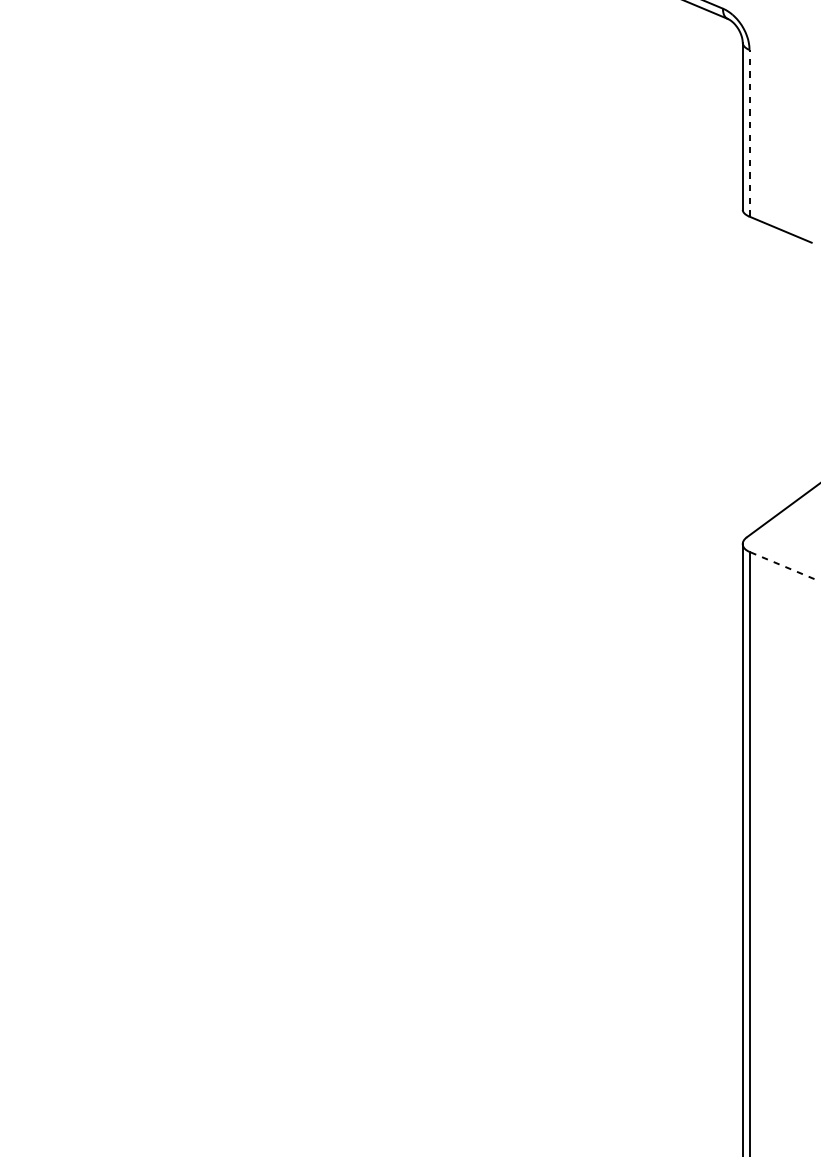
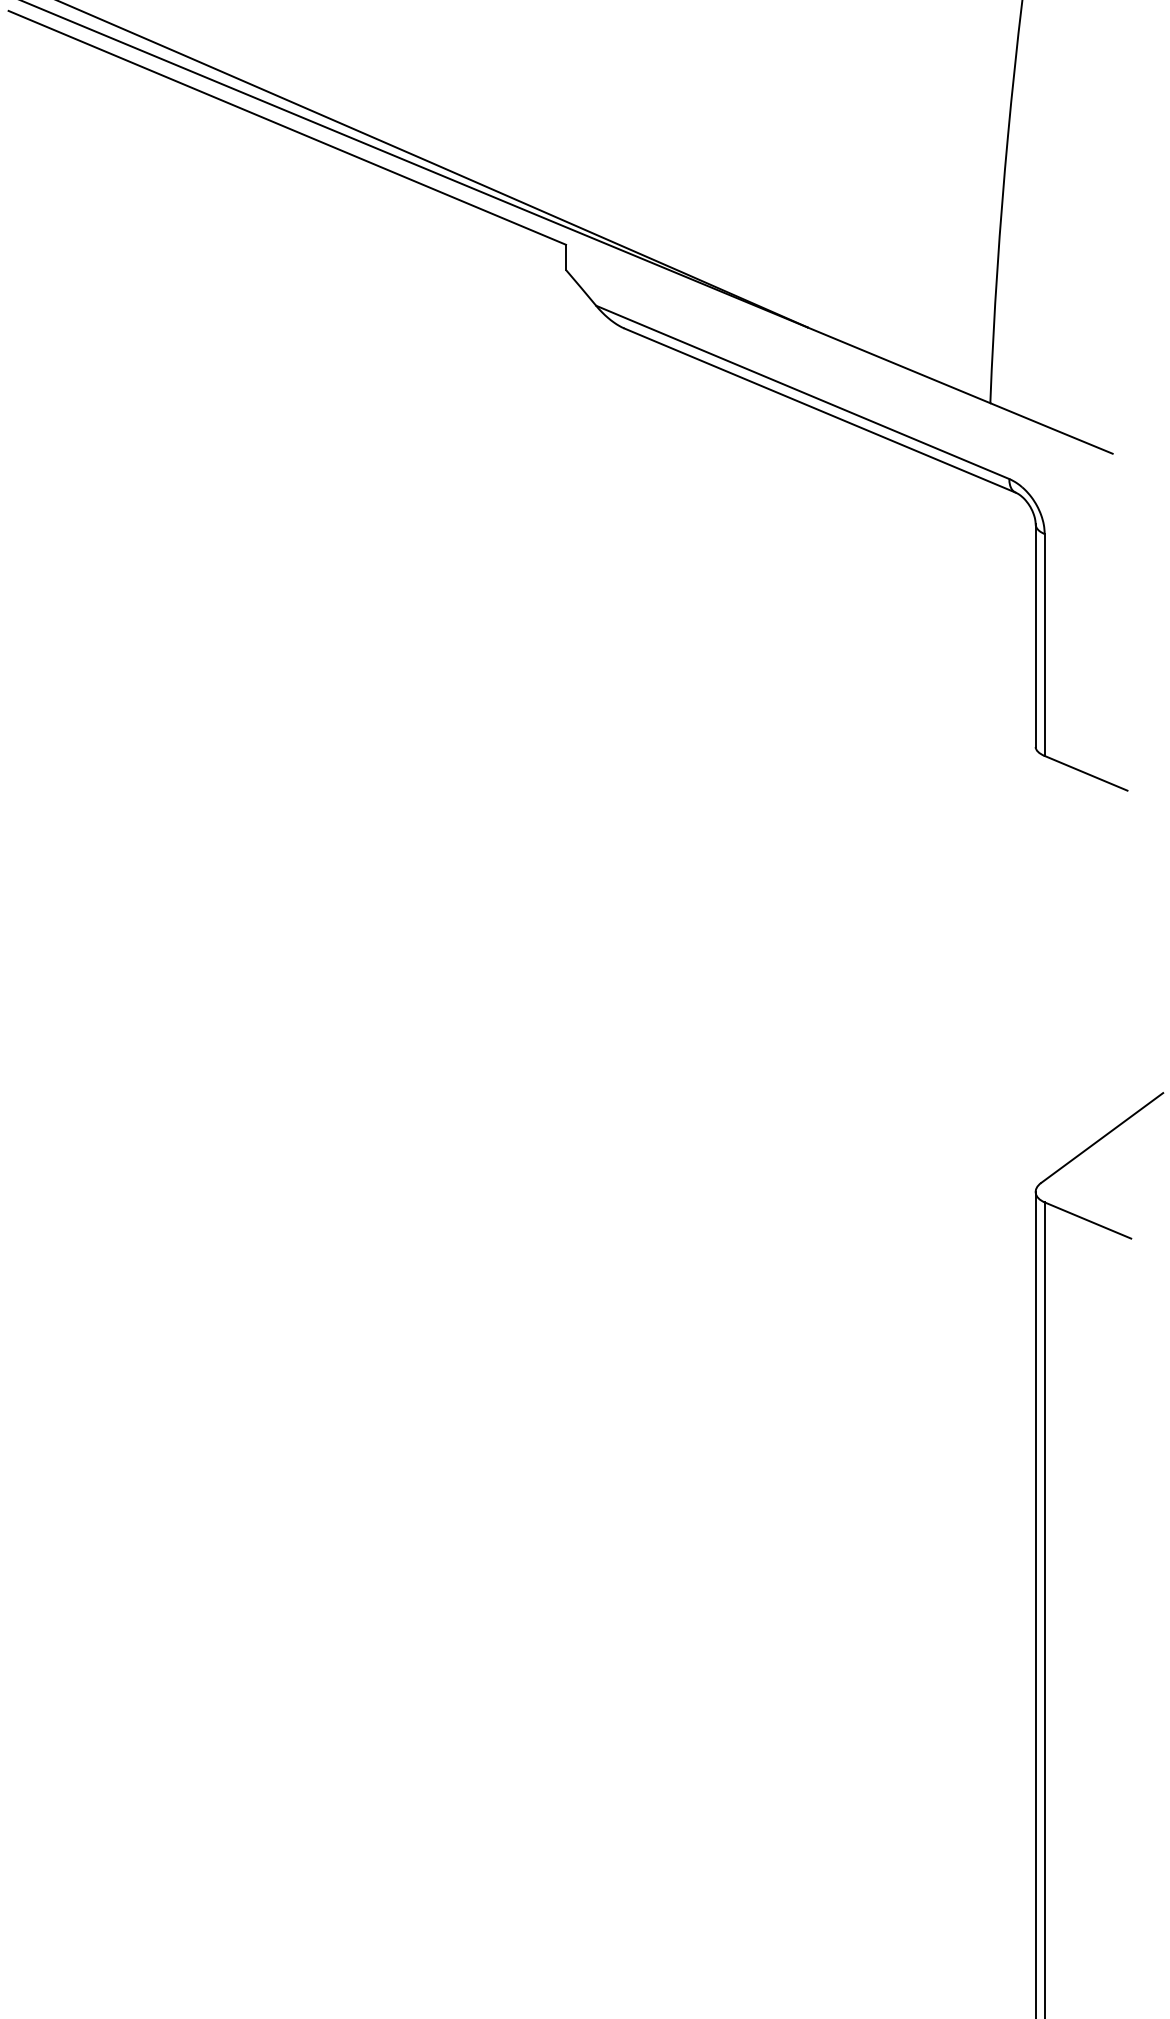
line: (749, 133) -> (1044, 645), dashed -> solid
line: (781, 565) -> (1087, 1220), dashed -> solid

